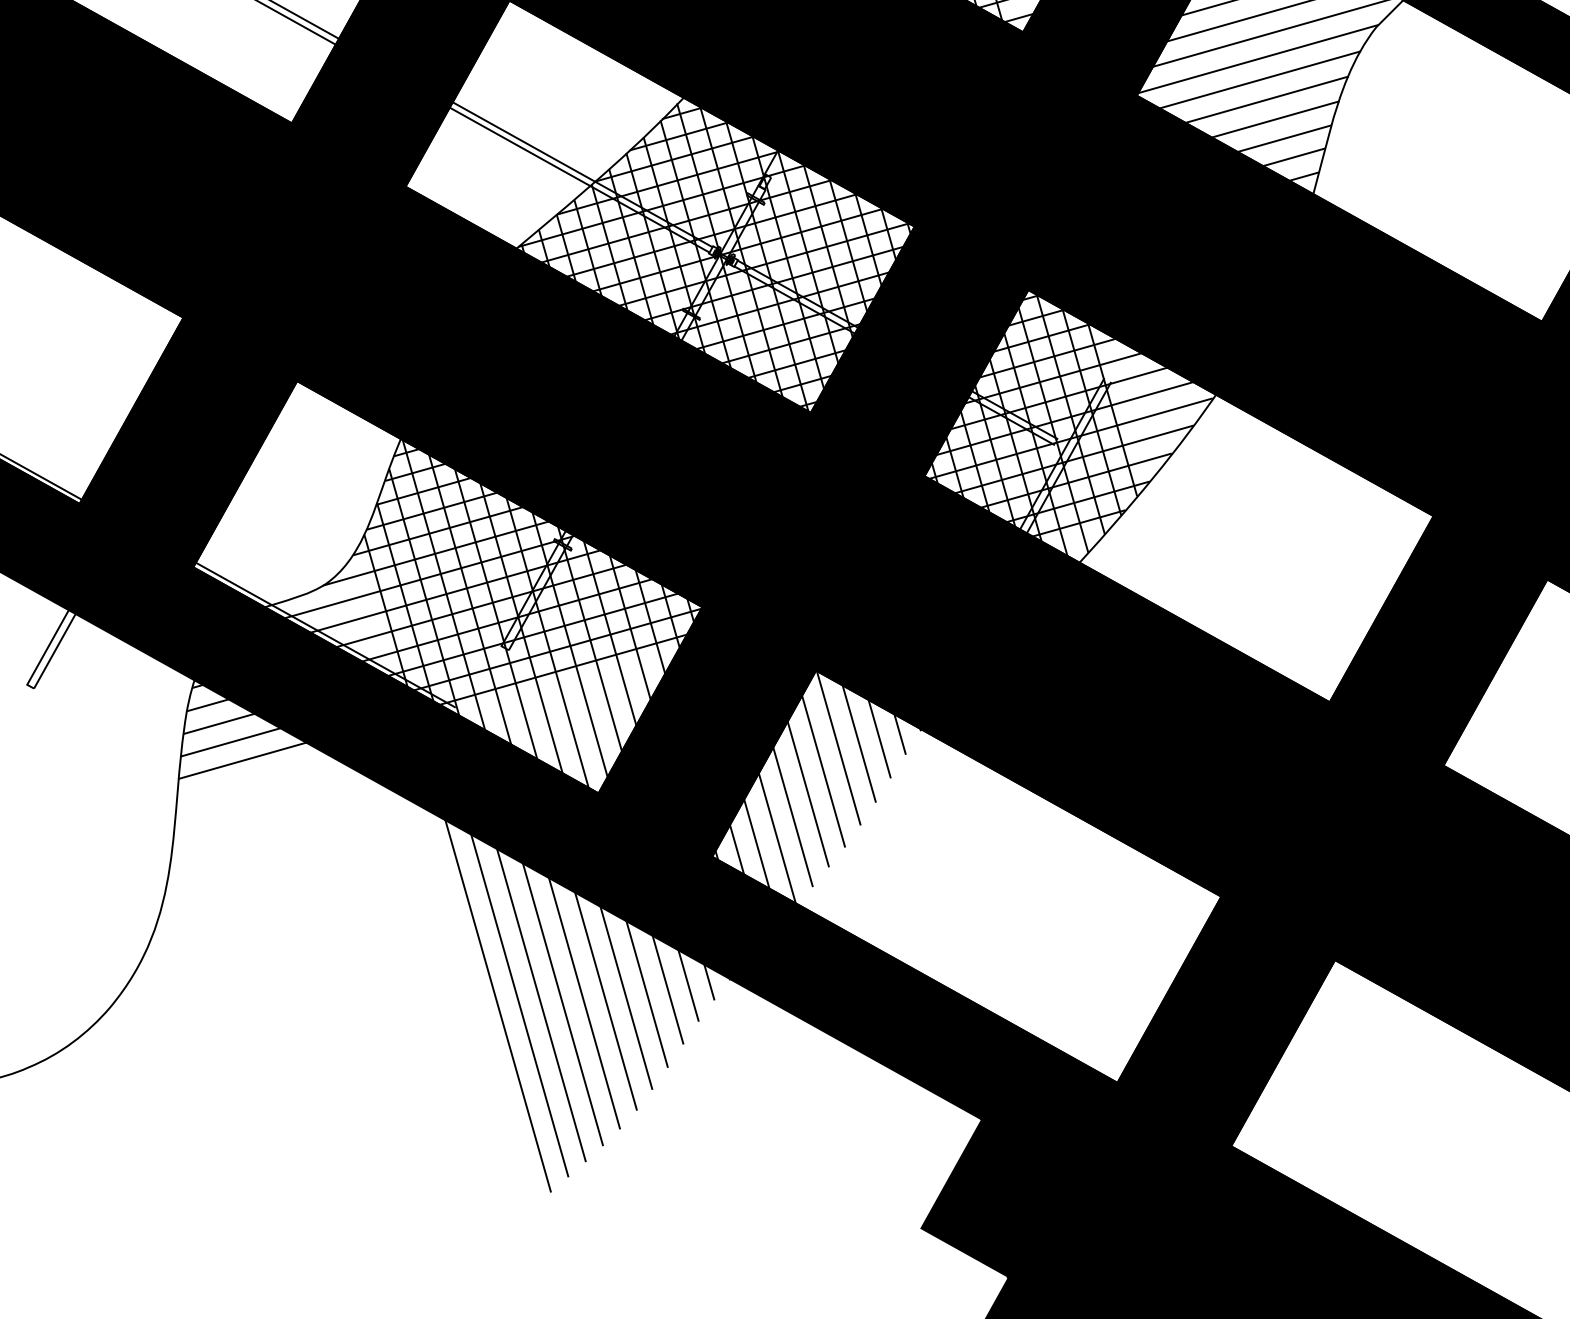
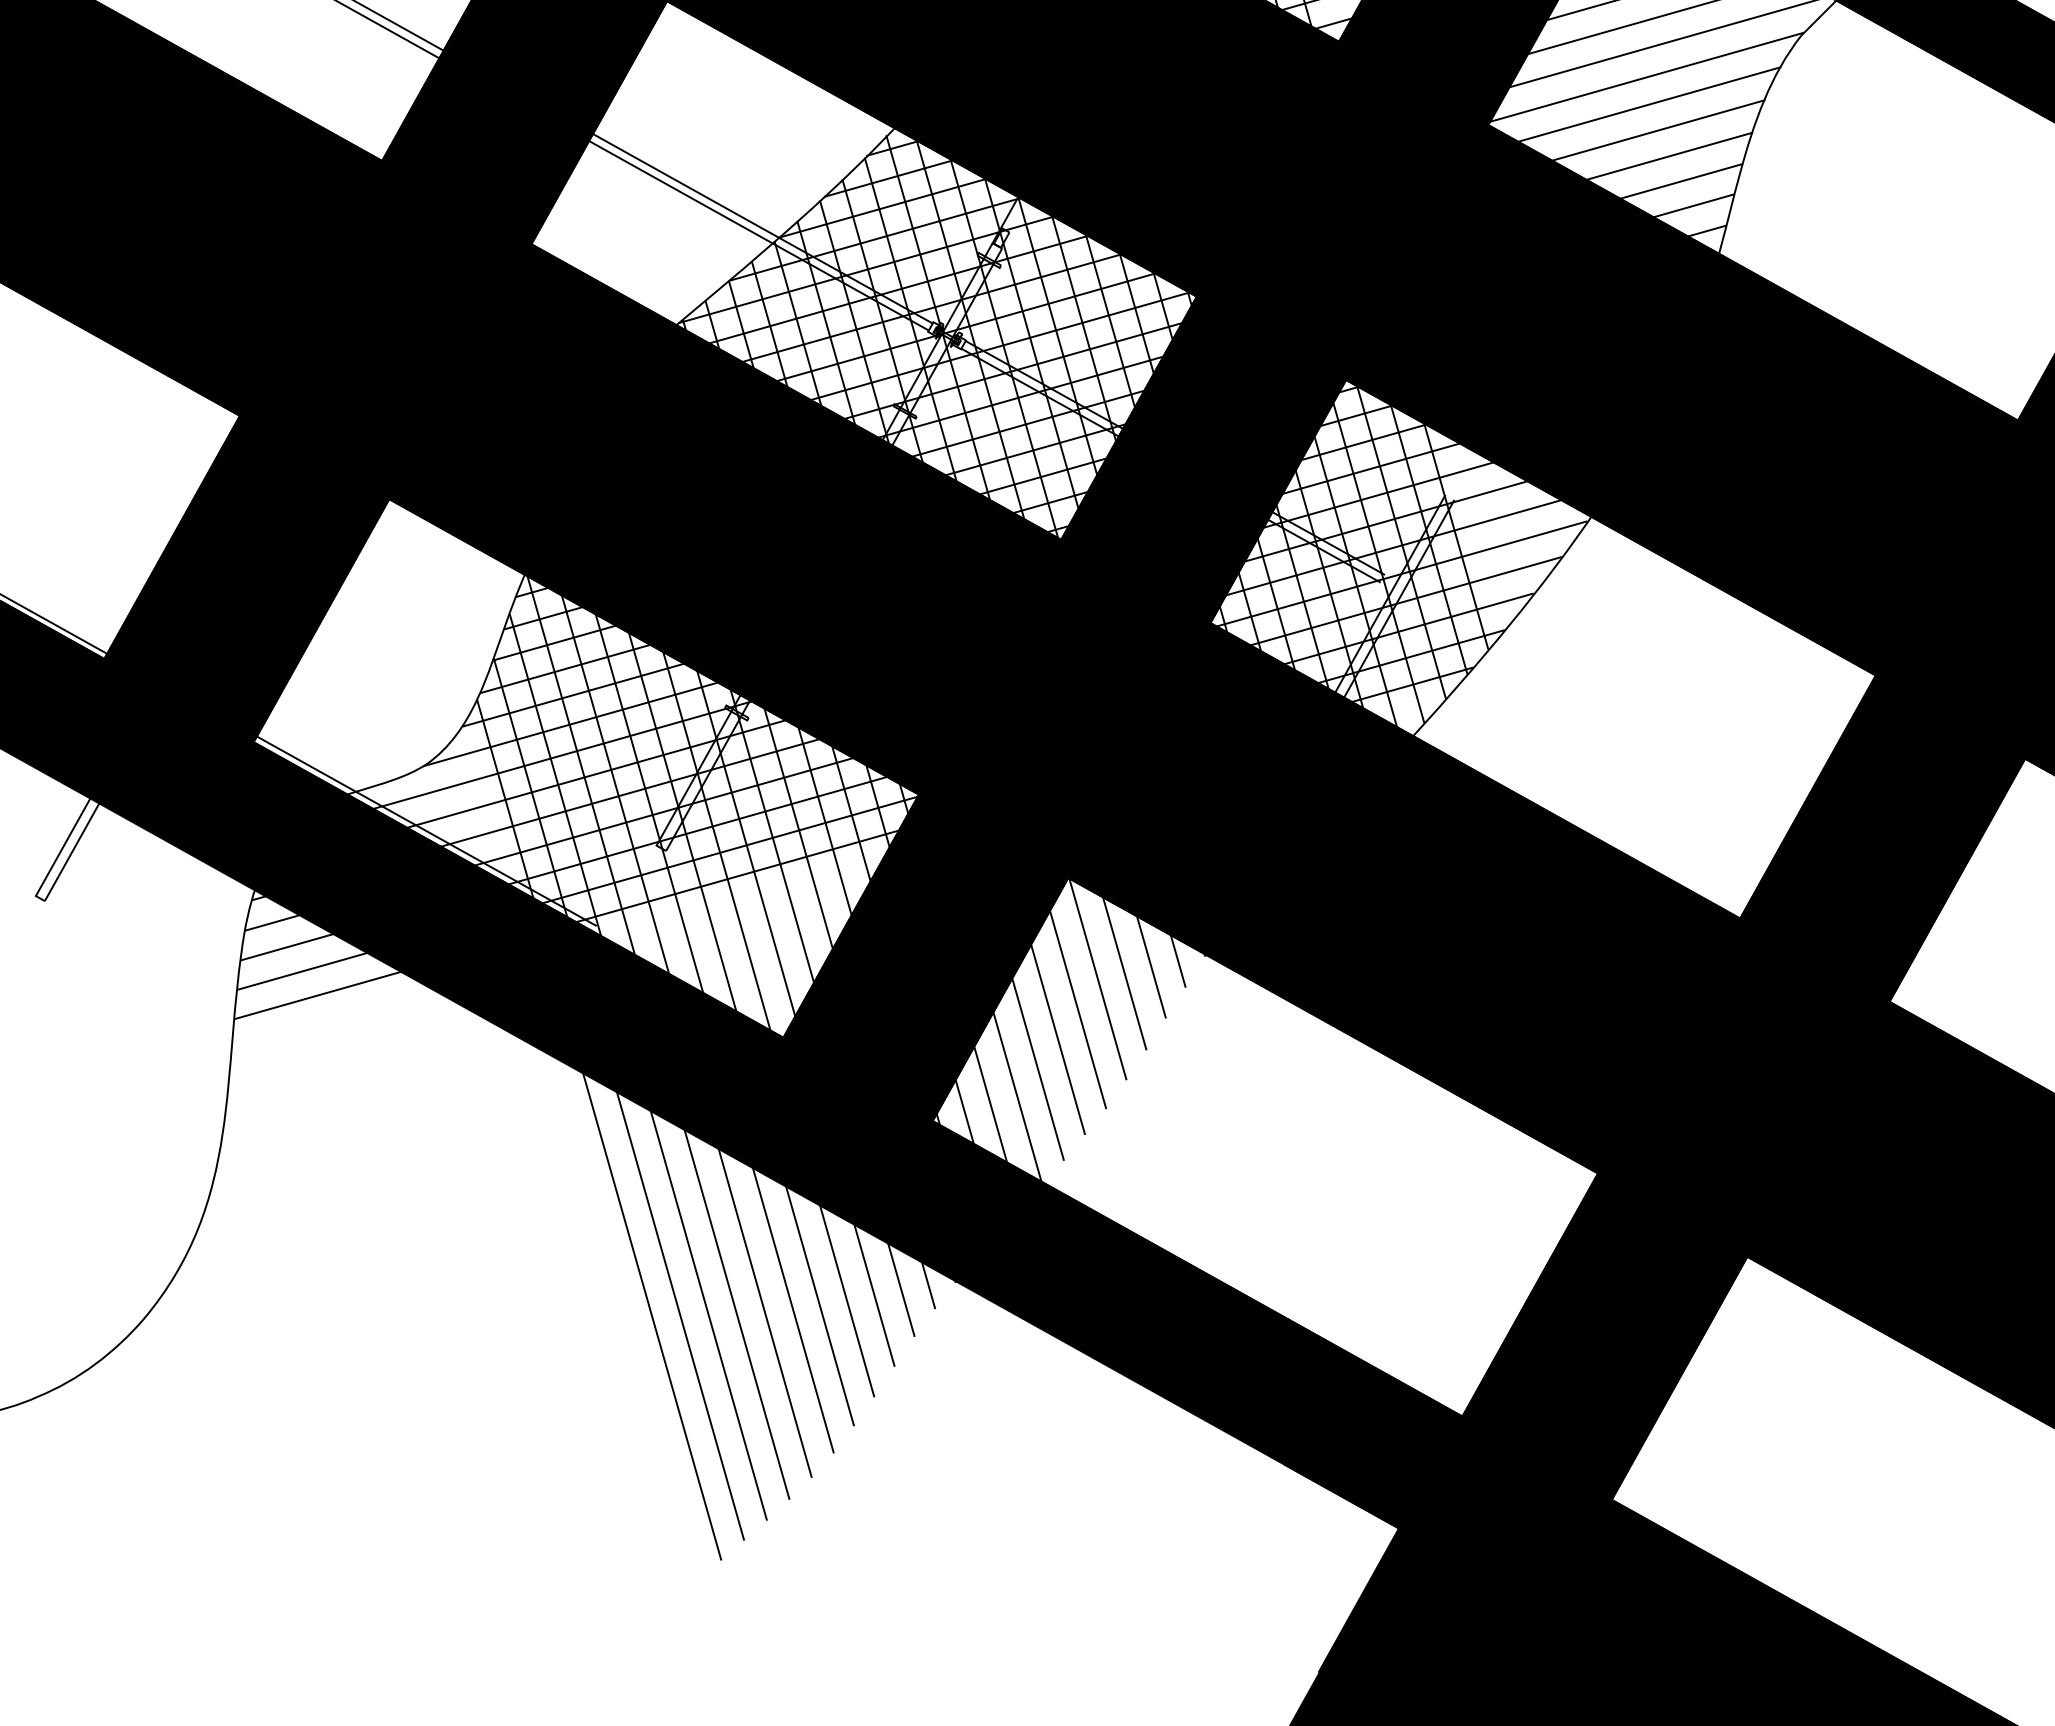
fill: (994, 1197) -> (1301, 1567), removed

